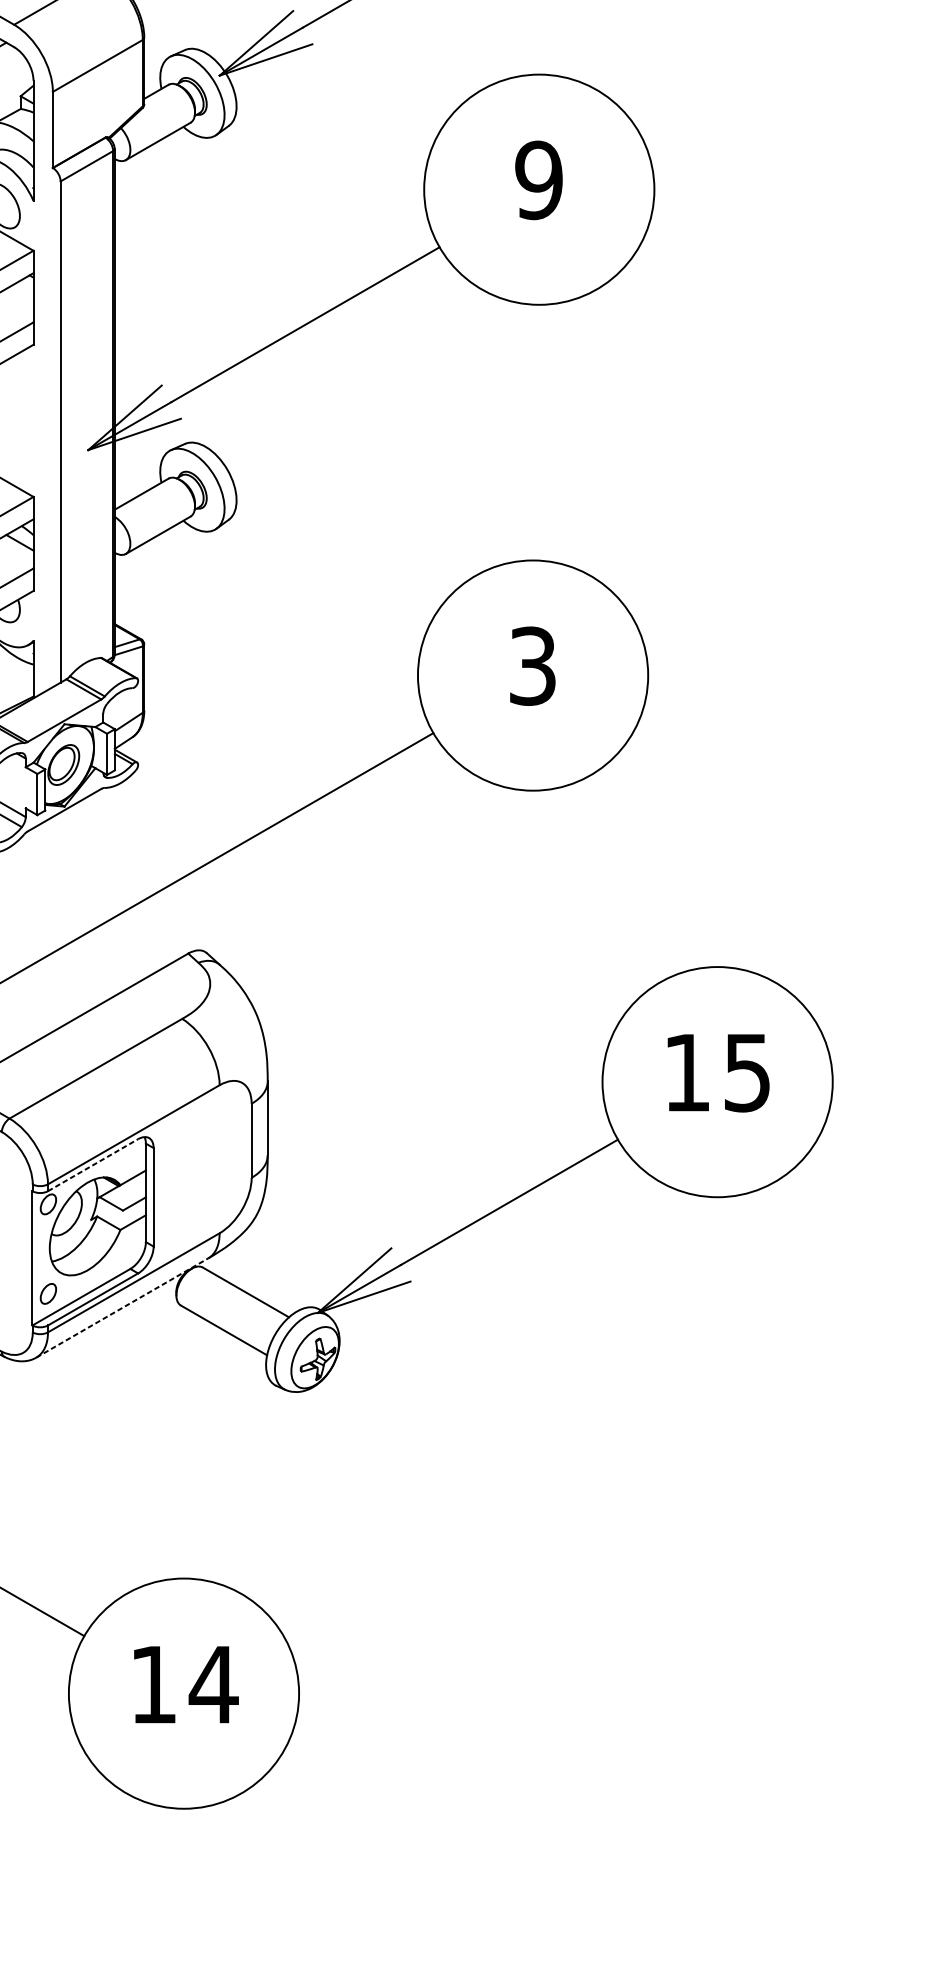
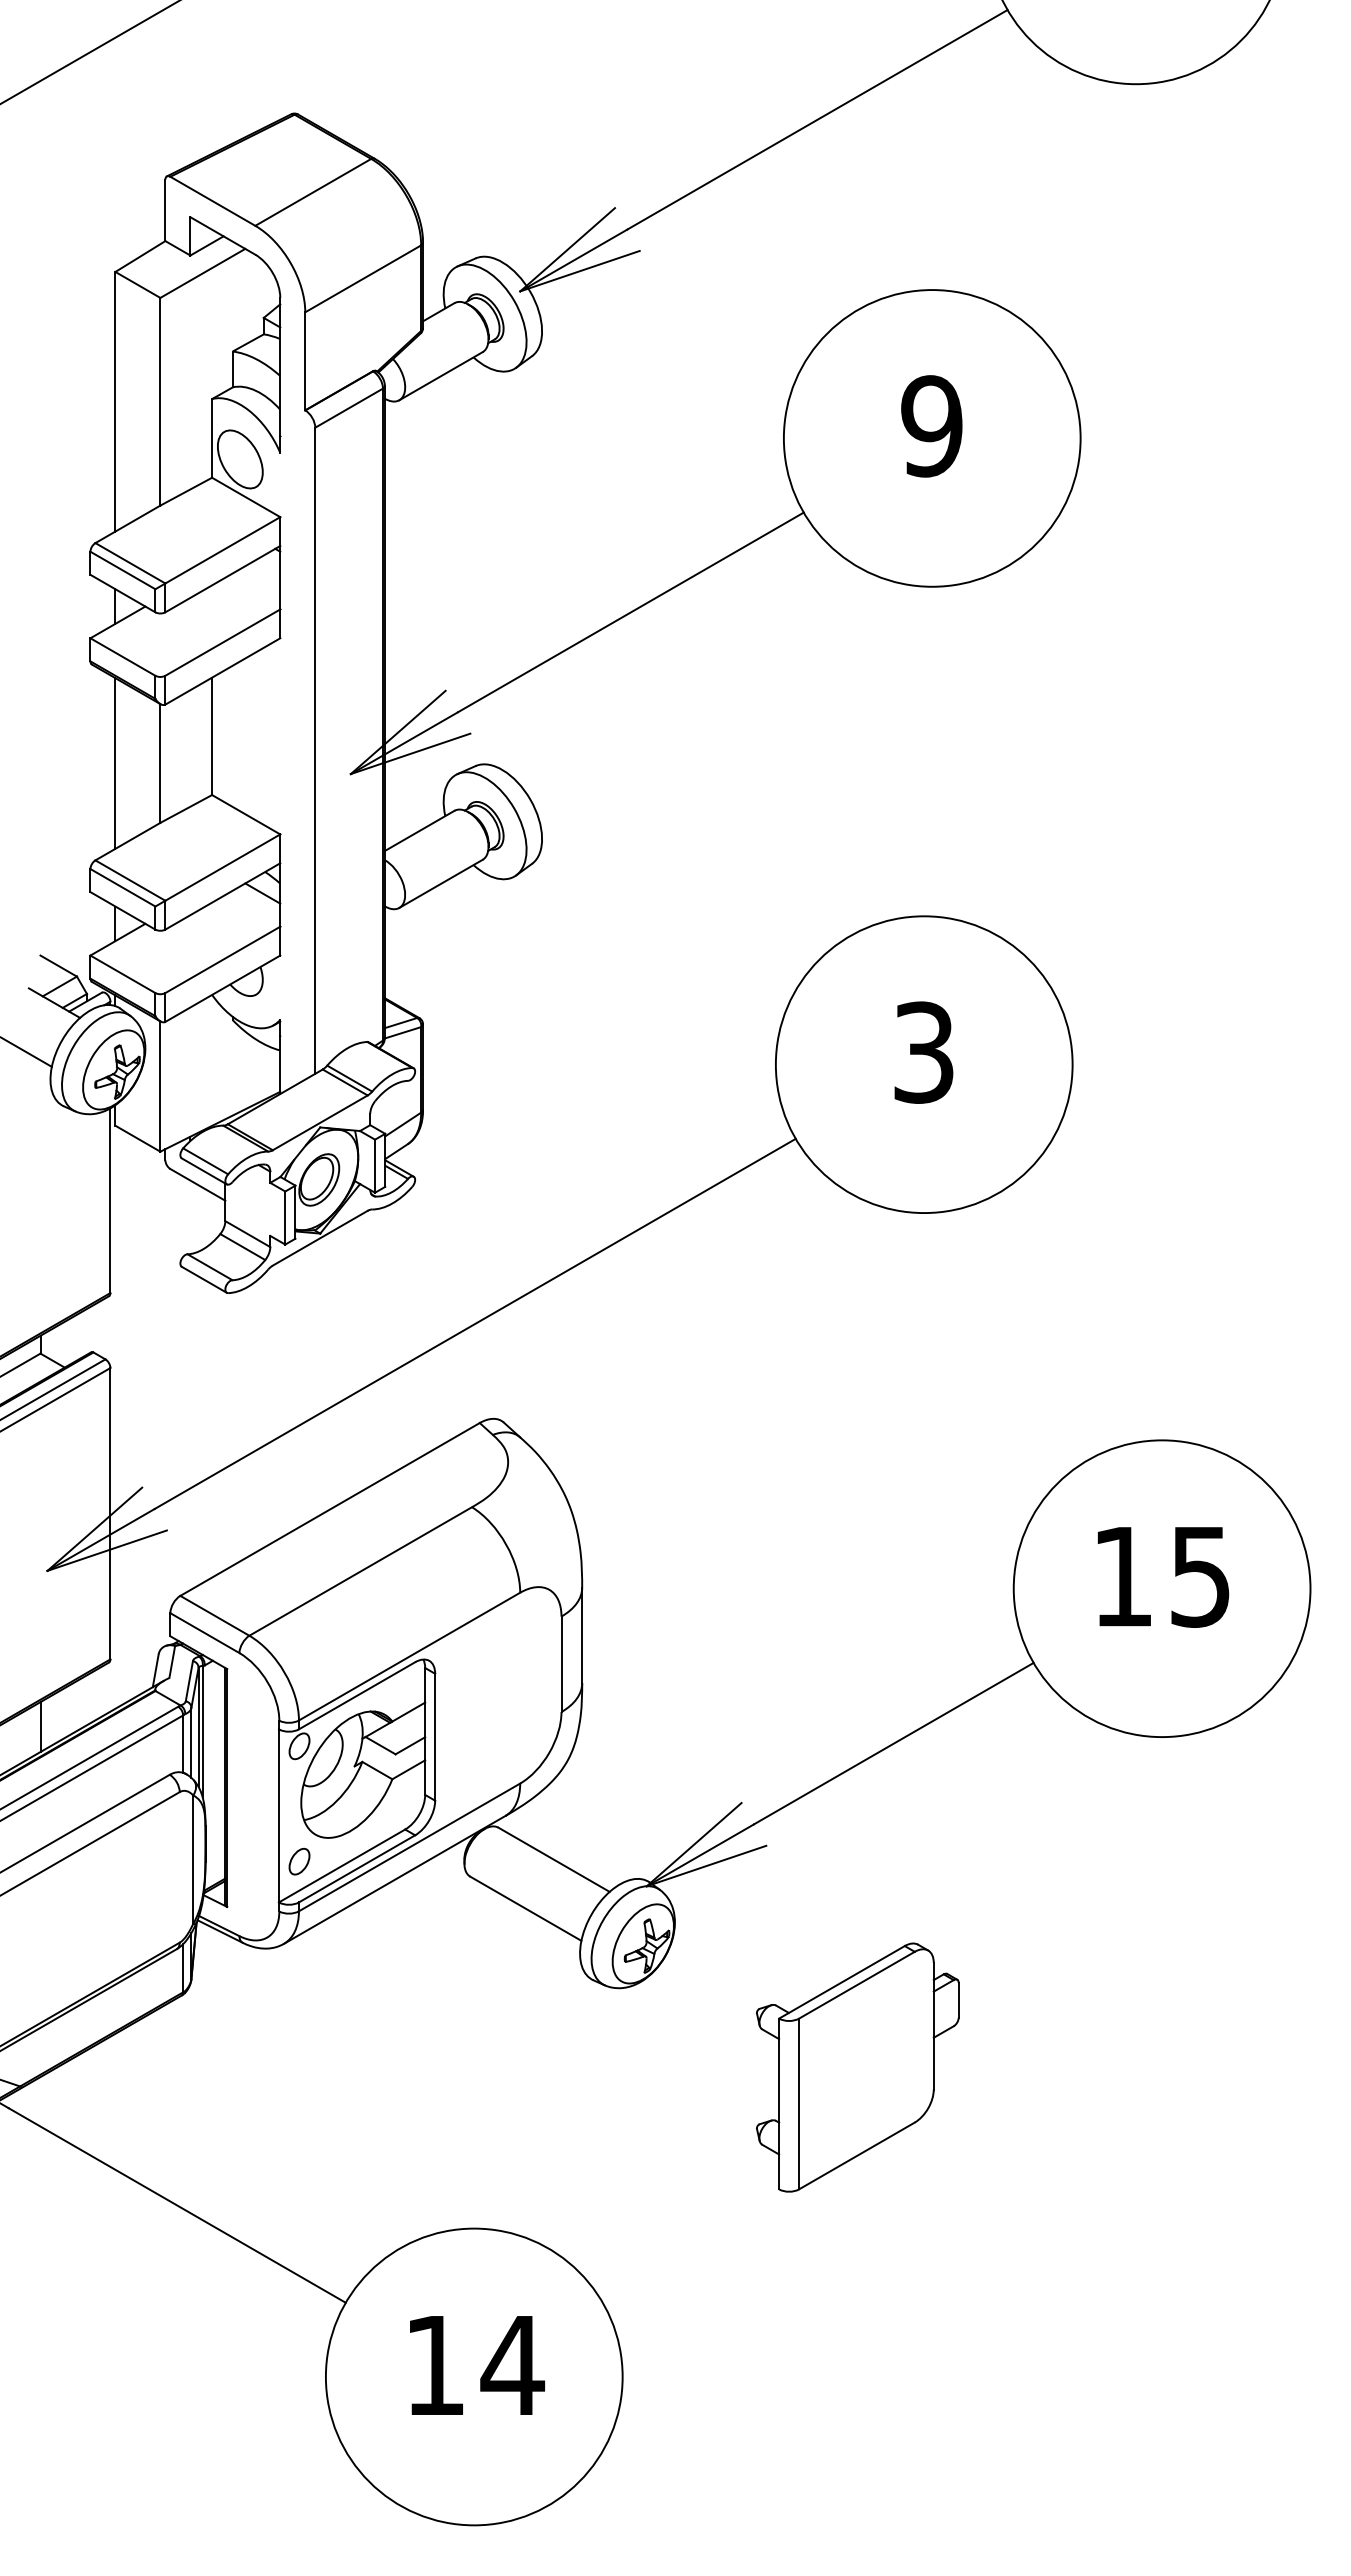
line: (93, 1164) -> (357, 1695), dashed -> solid
line: (122, 1307) -> (394, 1879), dashed -> solid
part: (481, 1453) -> (857, 2067), added

